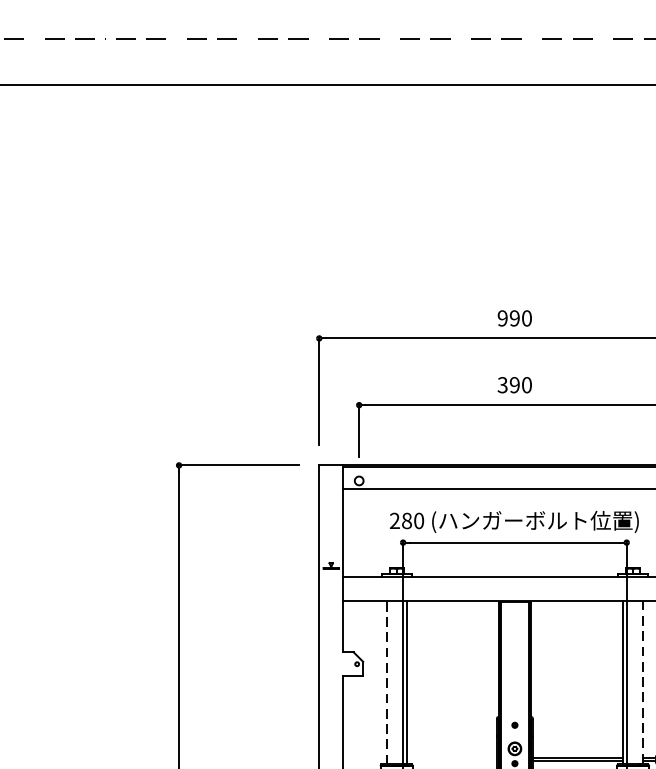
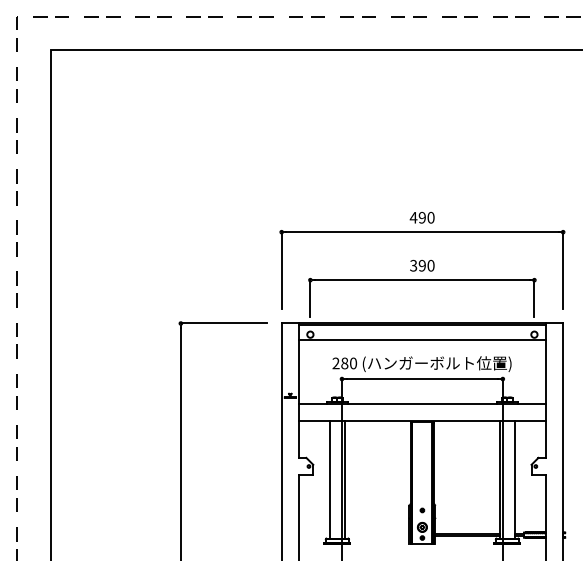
text: (502, 318) -> (413, 217), 990 -> 490
line: (387, 682) -> (330, 479), dashed -> solid
line: (642, 682) -> (514, 479), dashed -> solid

